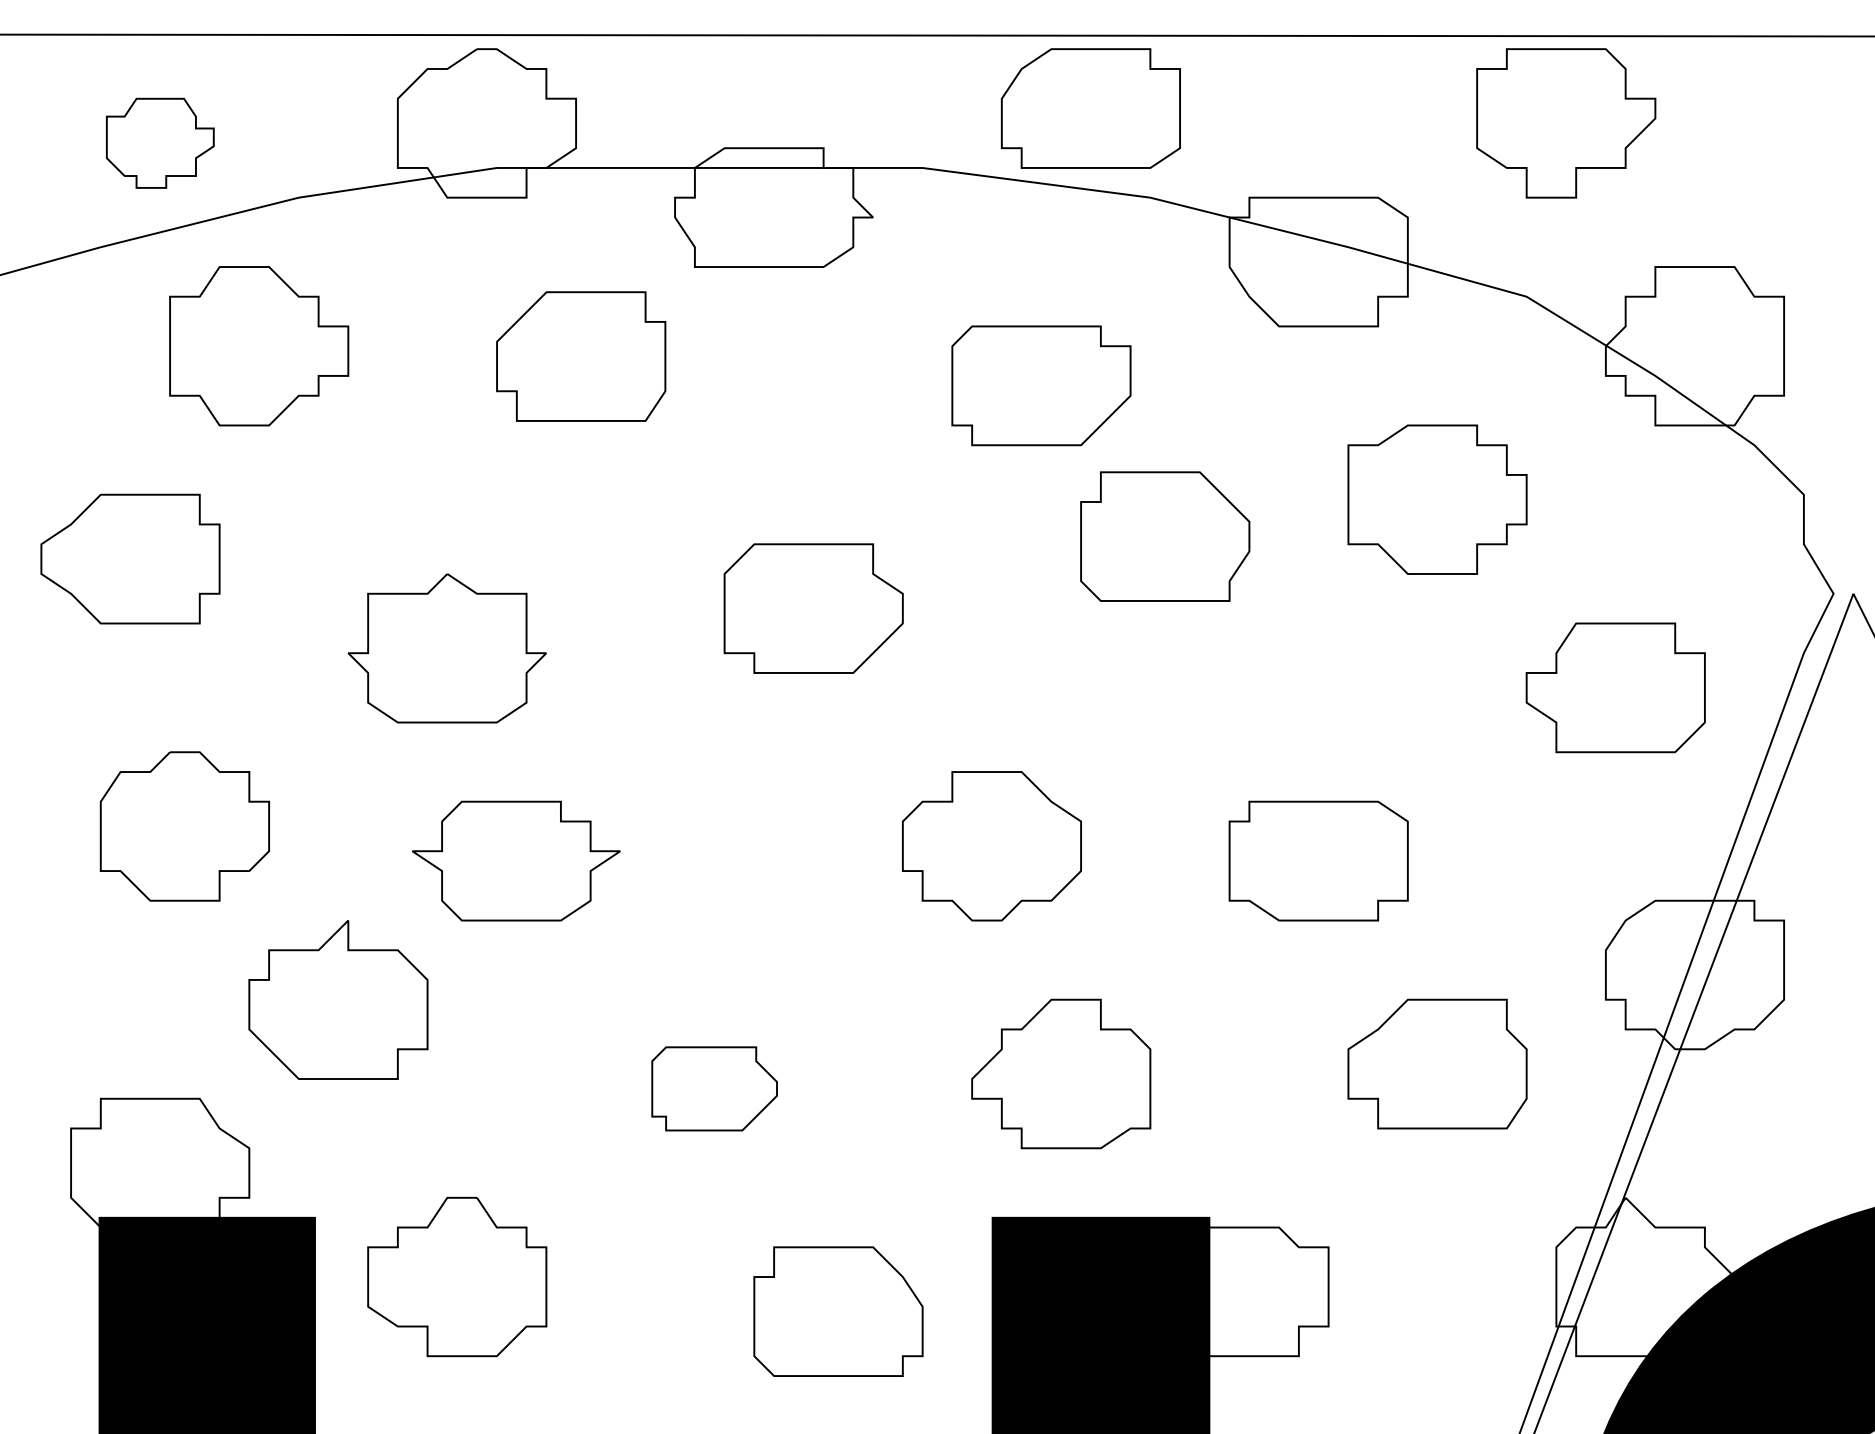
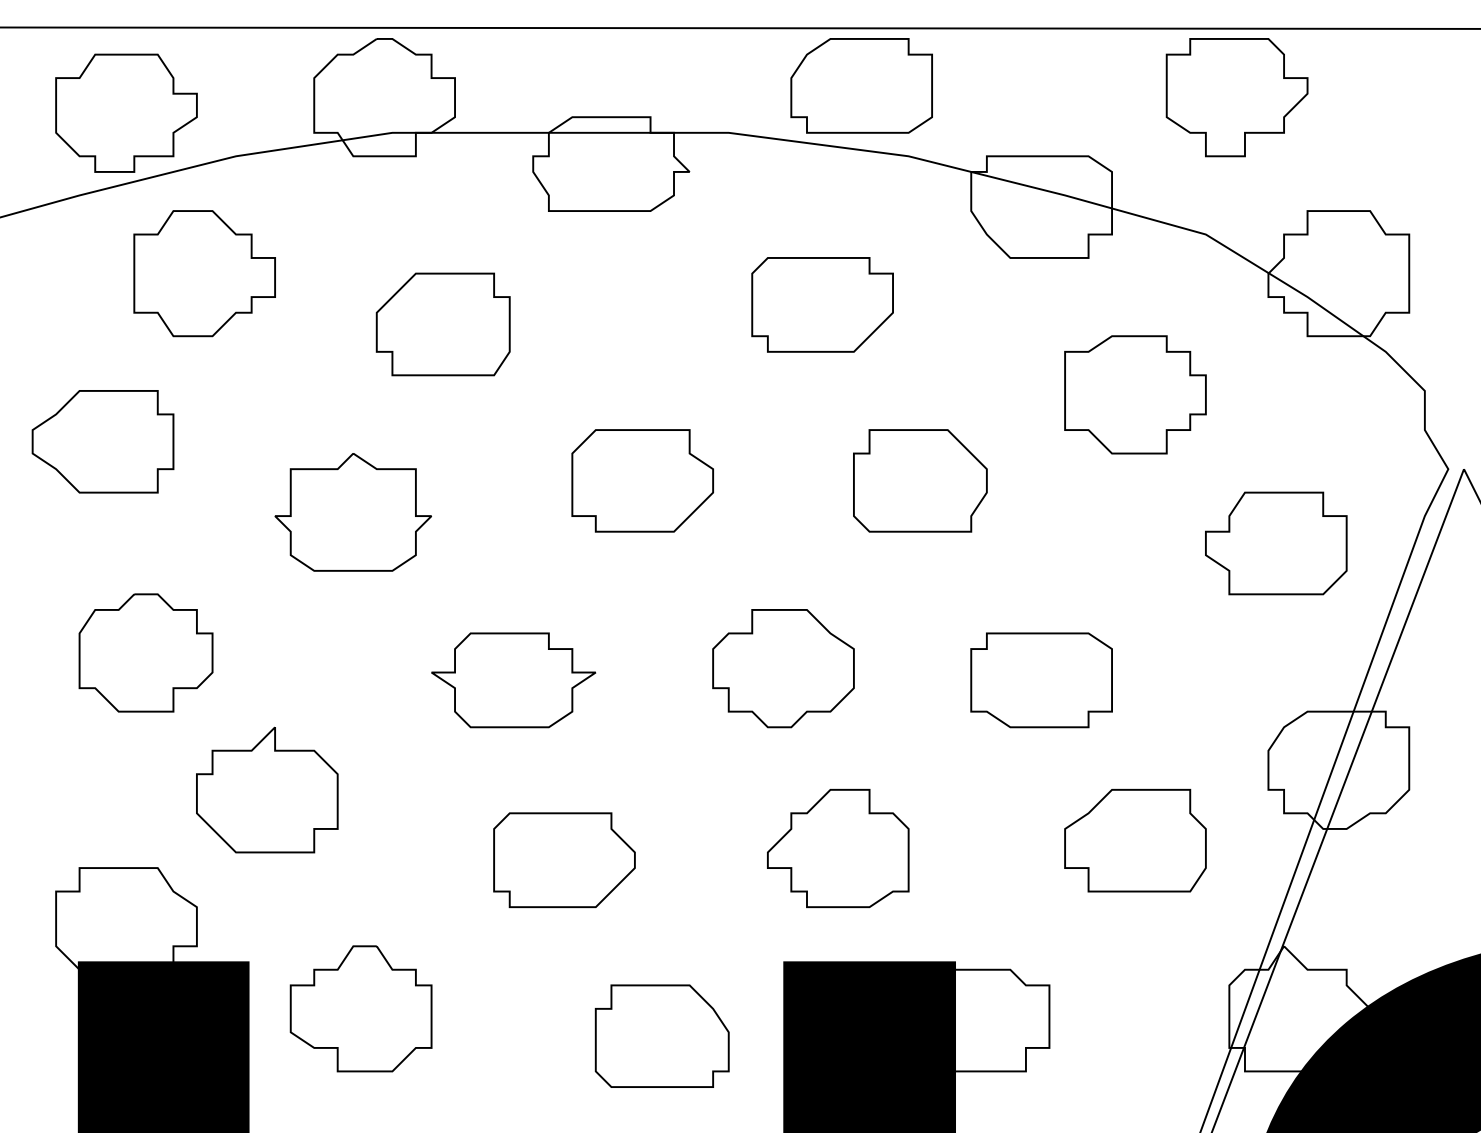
part: (160, 143) -> (126, 113), size x1.67
part: (581, 356) -> (443, 324), moved
part: (1165, 536) -> (920, 480), moved
part: (516, 860) -> (513, 679), moved
part: (714, 1088) -> (564, 859), size x1.43

